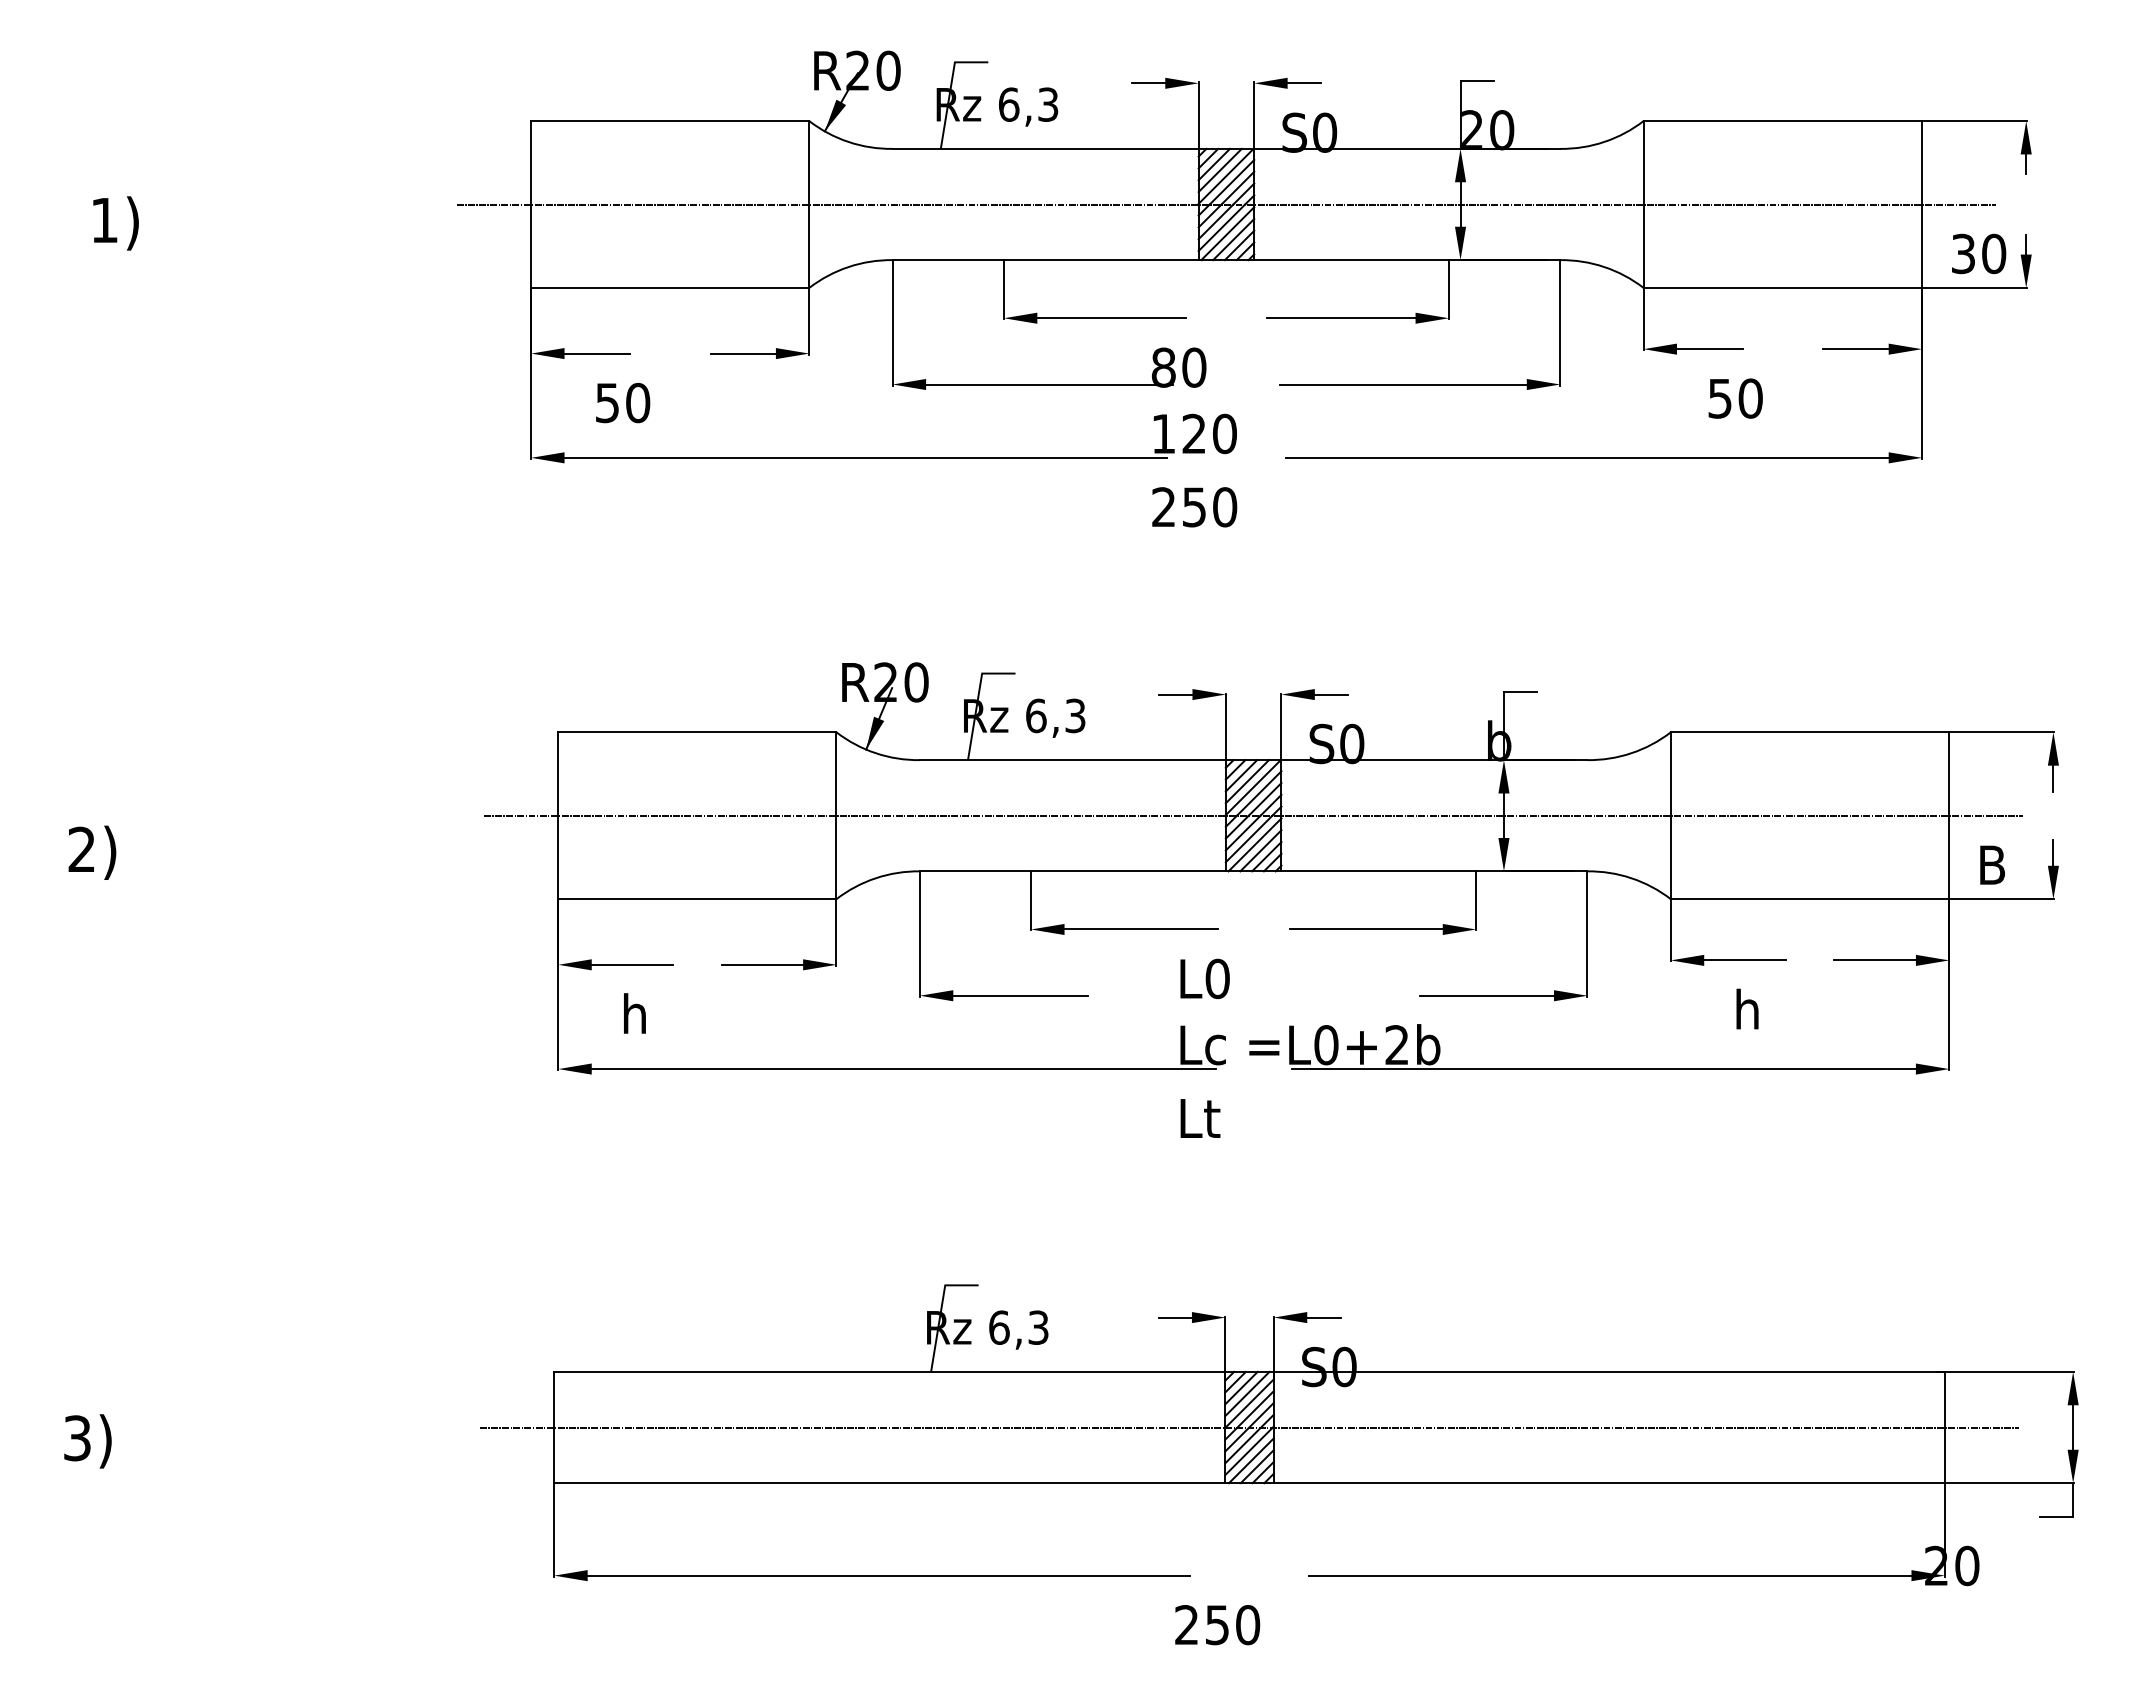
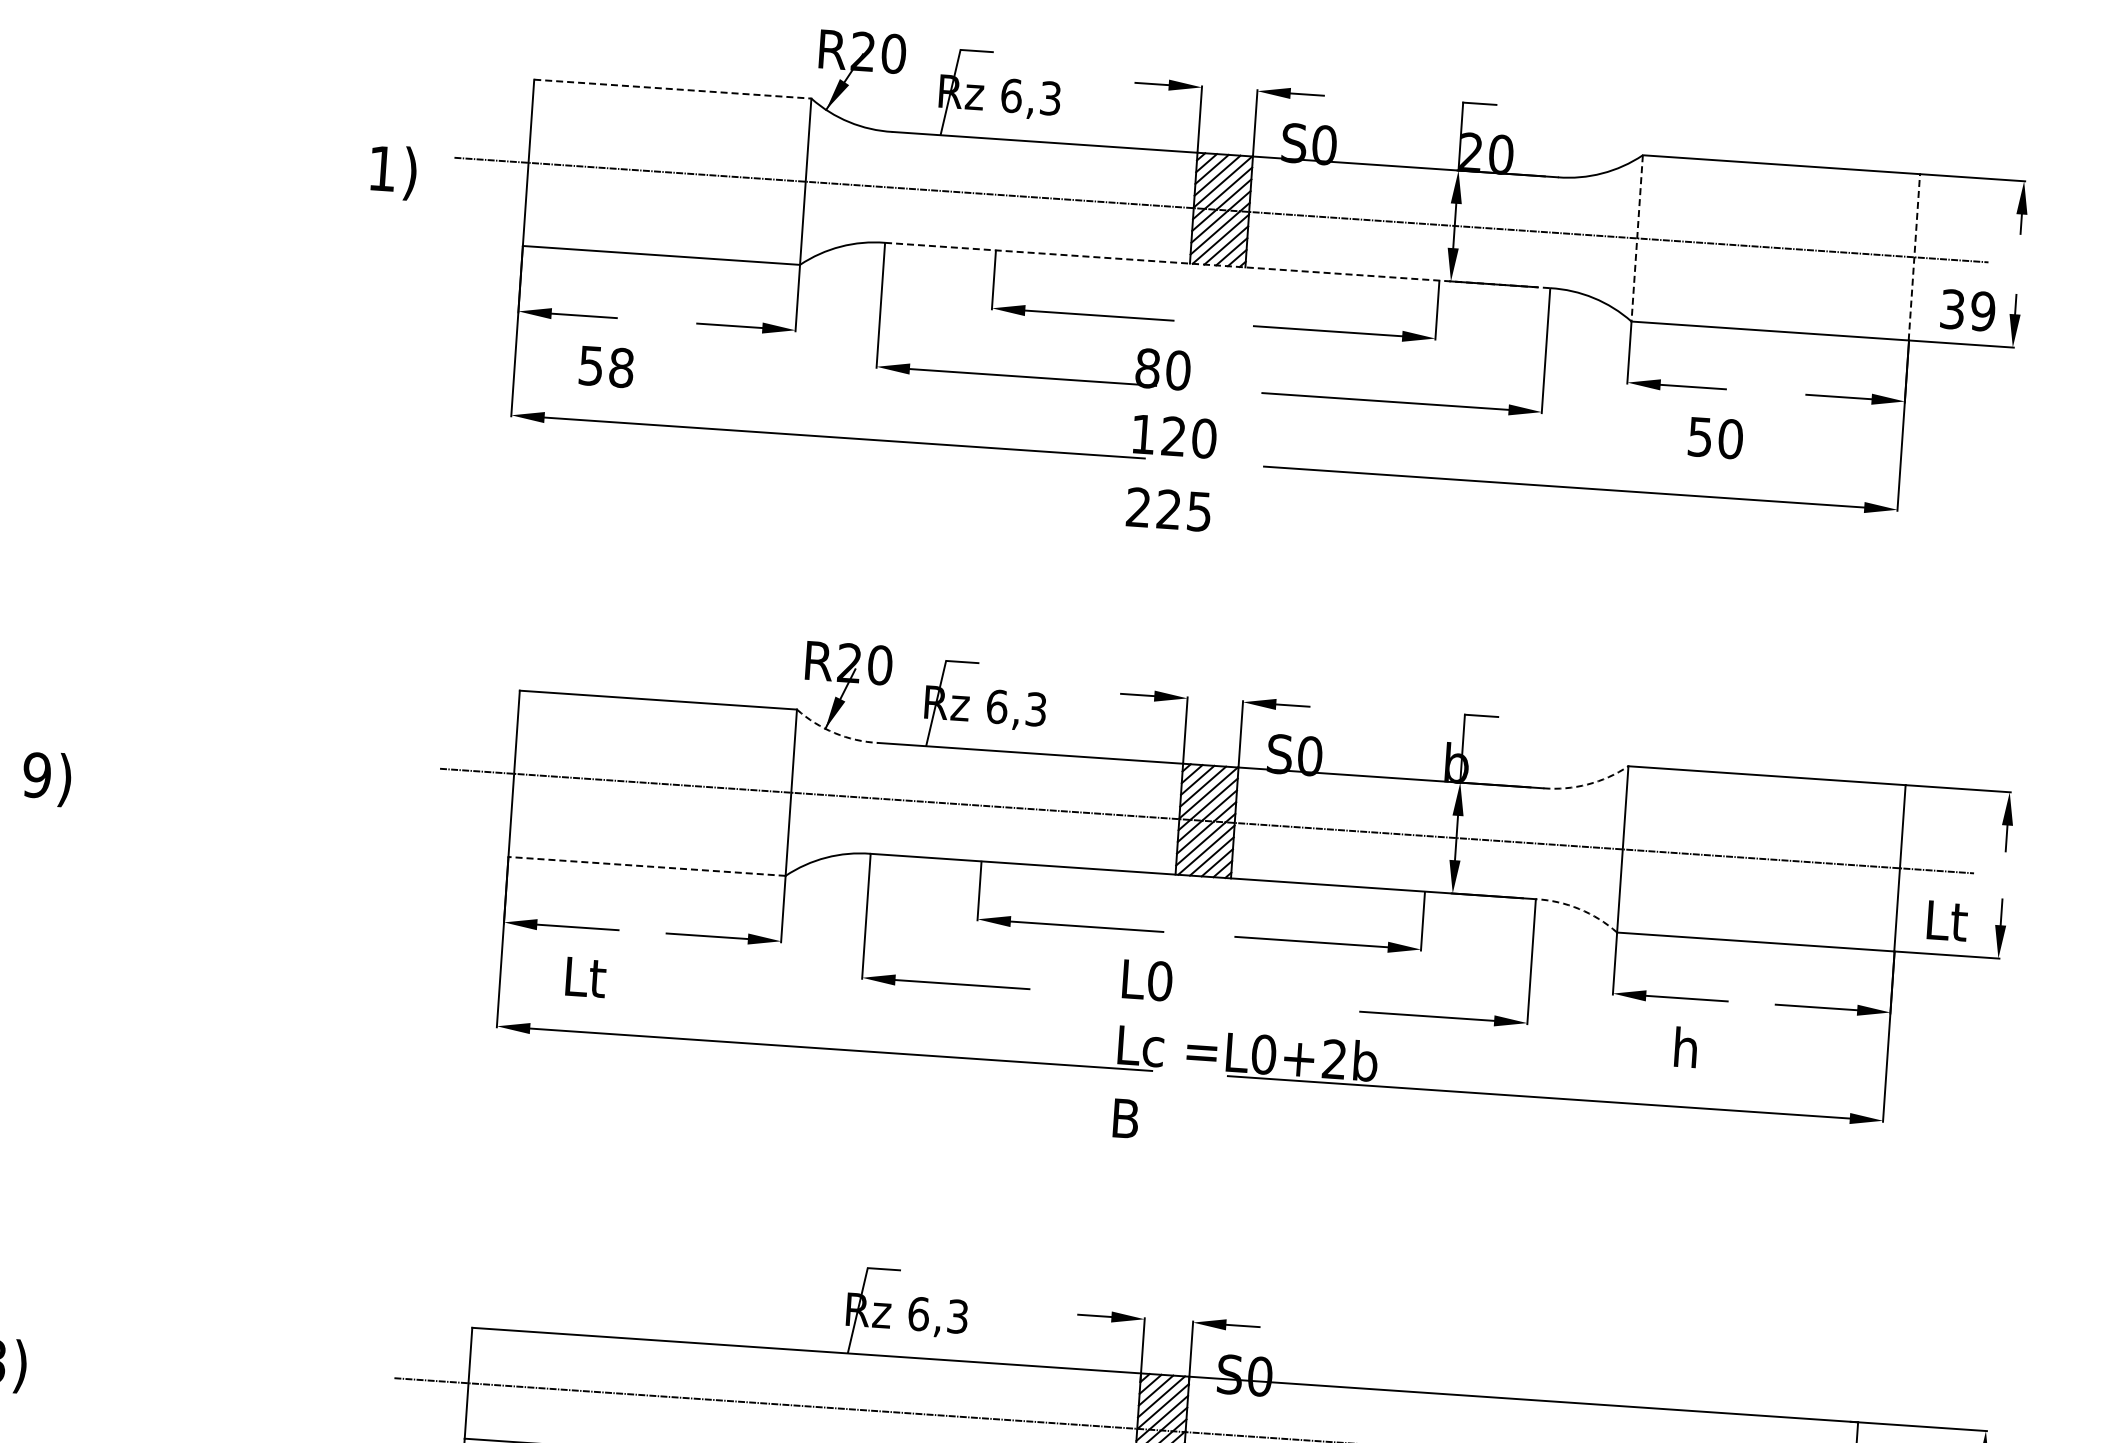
line: (670, 121) -> (673, 89), solid -> dashed
line: (1921, 204) -> (1914, 257), solid -> dashed
line: (1643, 205) -> (1637, 239), solid -> dashed
text: (115, 223) -> (393, 172), moved
text: (1994, 254) -> (1983, 312), 30 -> 39
line: (1226, 260) -> (1217, 265), solid -> dashed
text: (638, 402) -> (622, 367), 50 -> 58
text: (1209, 507) -> (1183, 510), 250 -> 225
arc: (875, 753) -> (834, 733), solid -> dashed
arc: (1631, 753) -> (1587, 784), solid -> dashed
text: (81, 849) -> (36, 775), 2) -> 9)
text: (2002, 864) -> (1950, 920), B -> Lt
arc: (1631, 878) -> (1579, 909), solid -> dashed
line: (696, 899) -> (646, 866), solid -> dashed
text: (643, 1013) -> (585, 976), h -> Lt
text: (1202, 1118) -> (1135, 1119), Lt -> B

